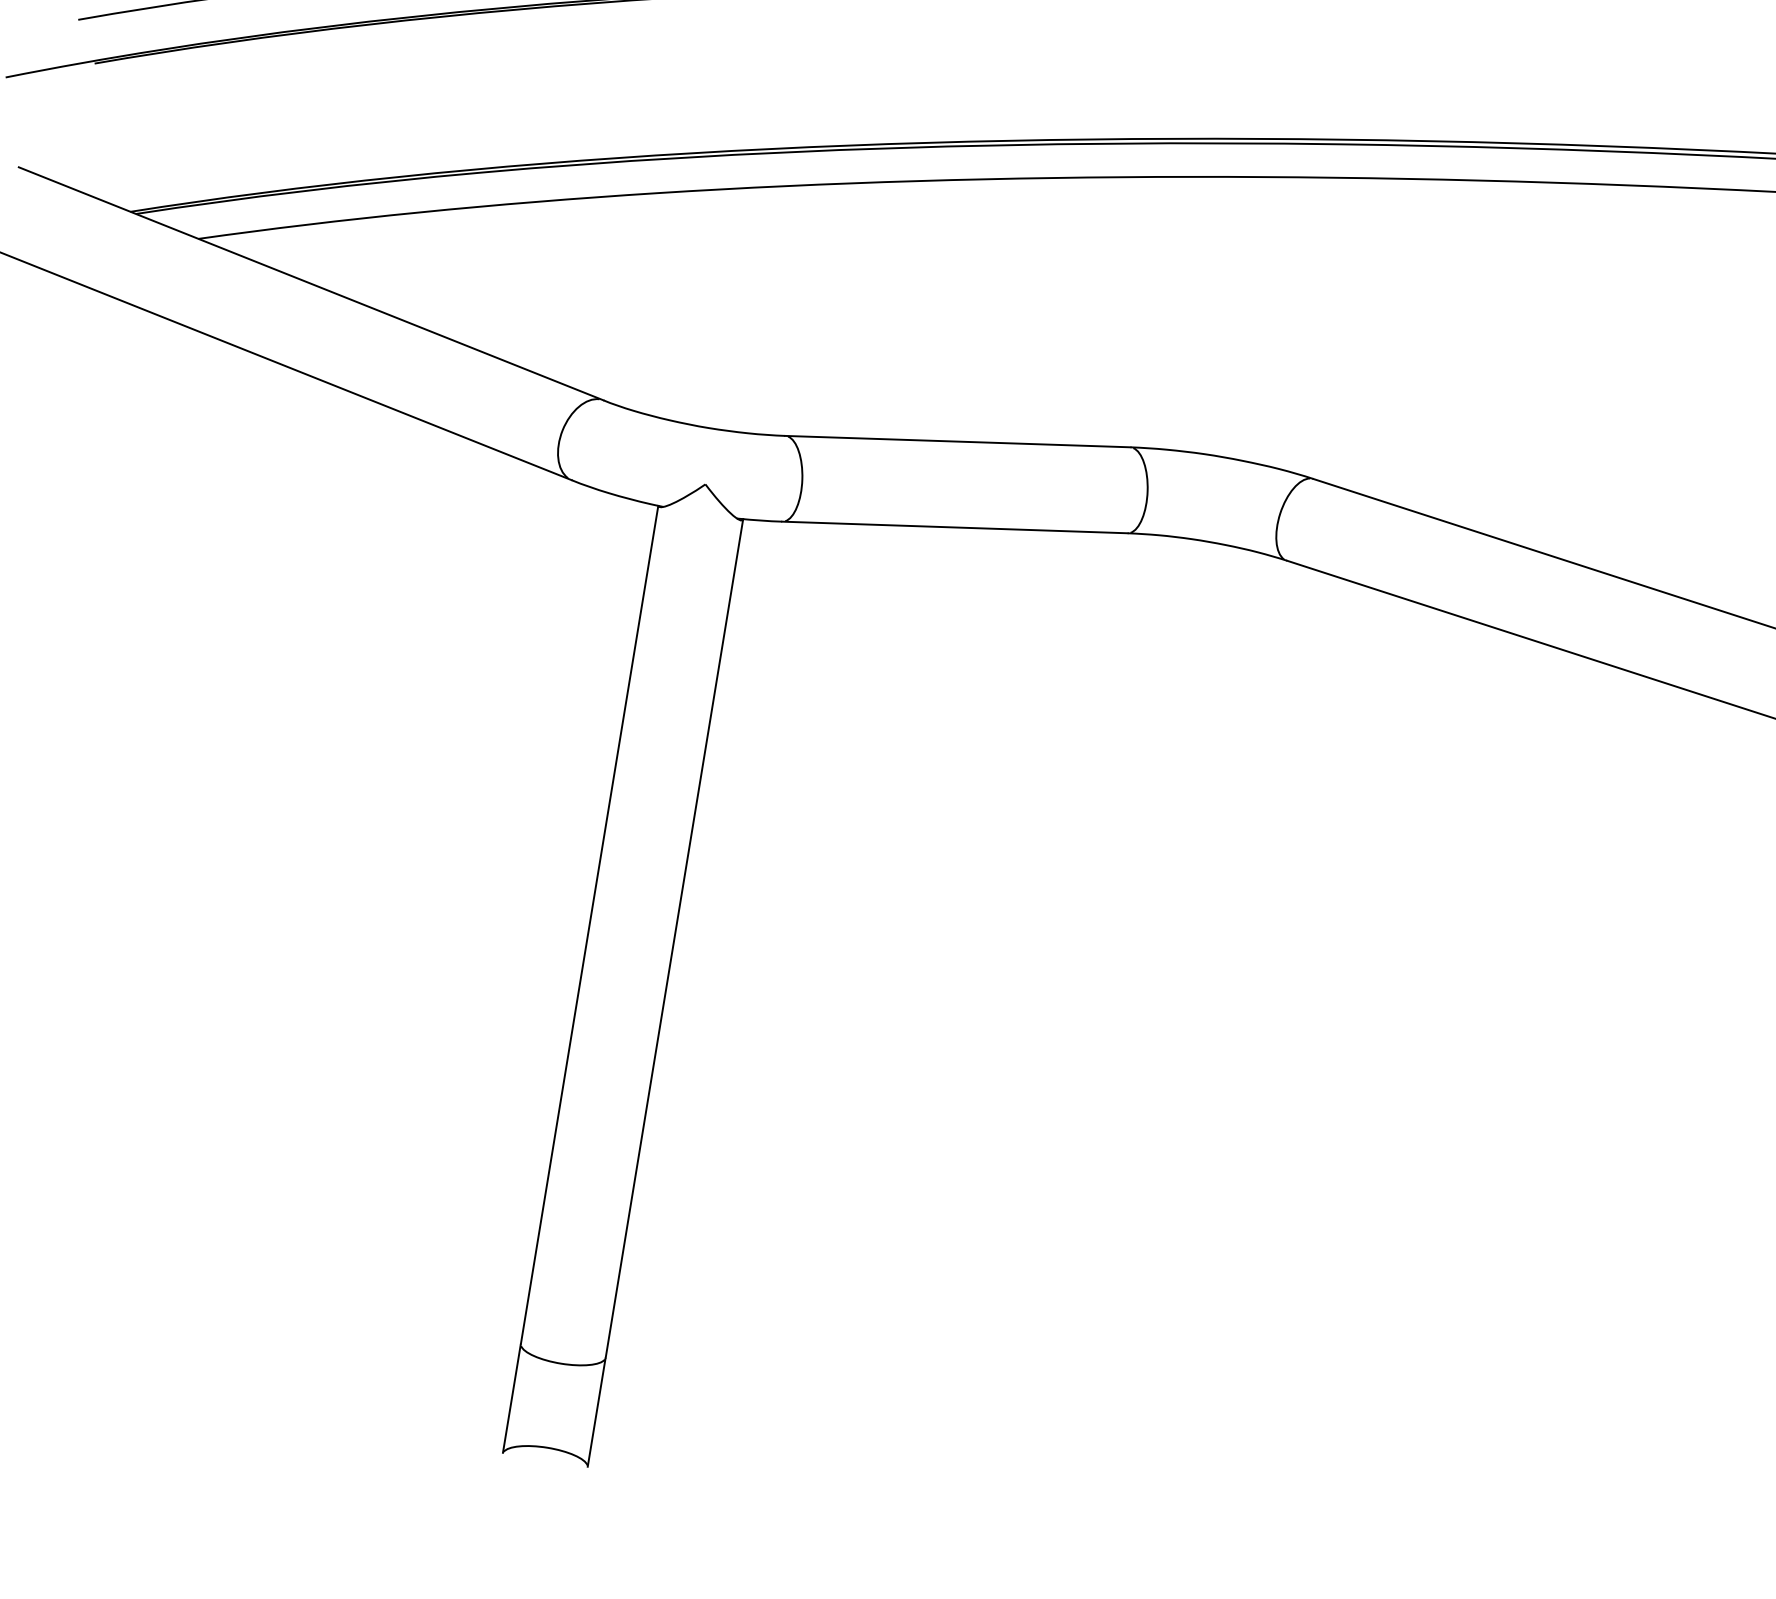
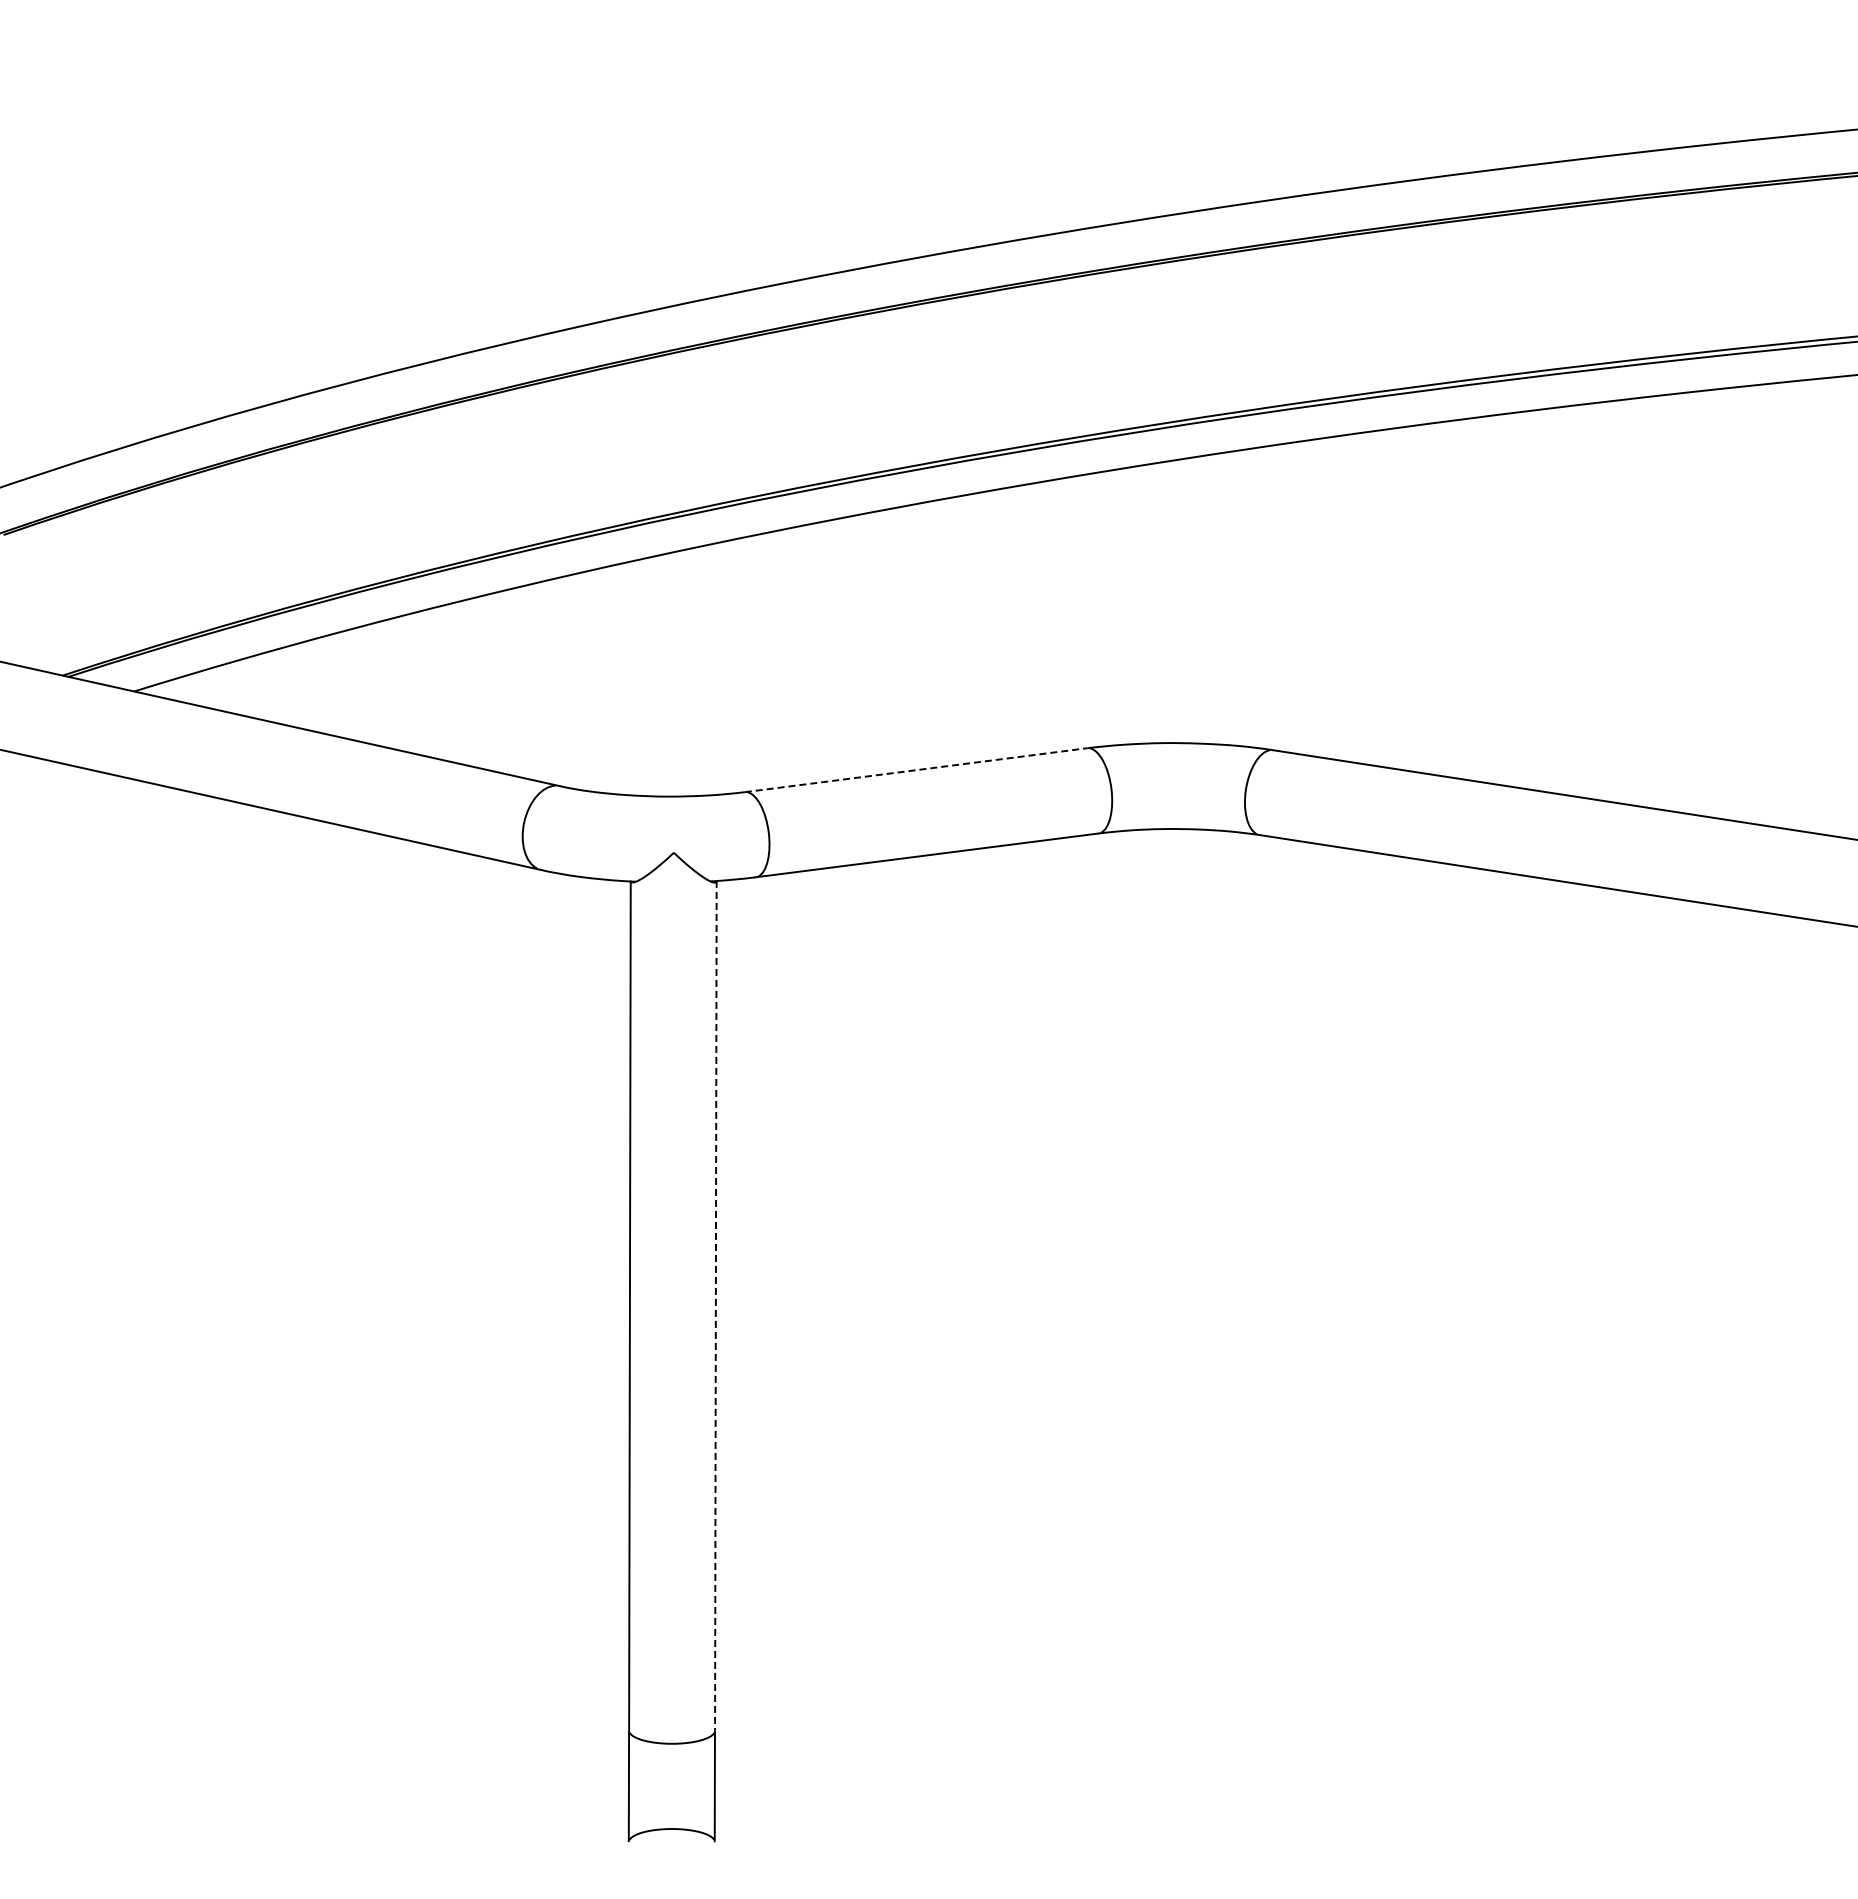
line: (958, 441) -> (916, 770), solid -> dashed
line: (674, 937) -> (715, 1305), solid -> dashed

